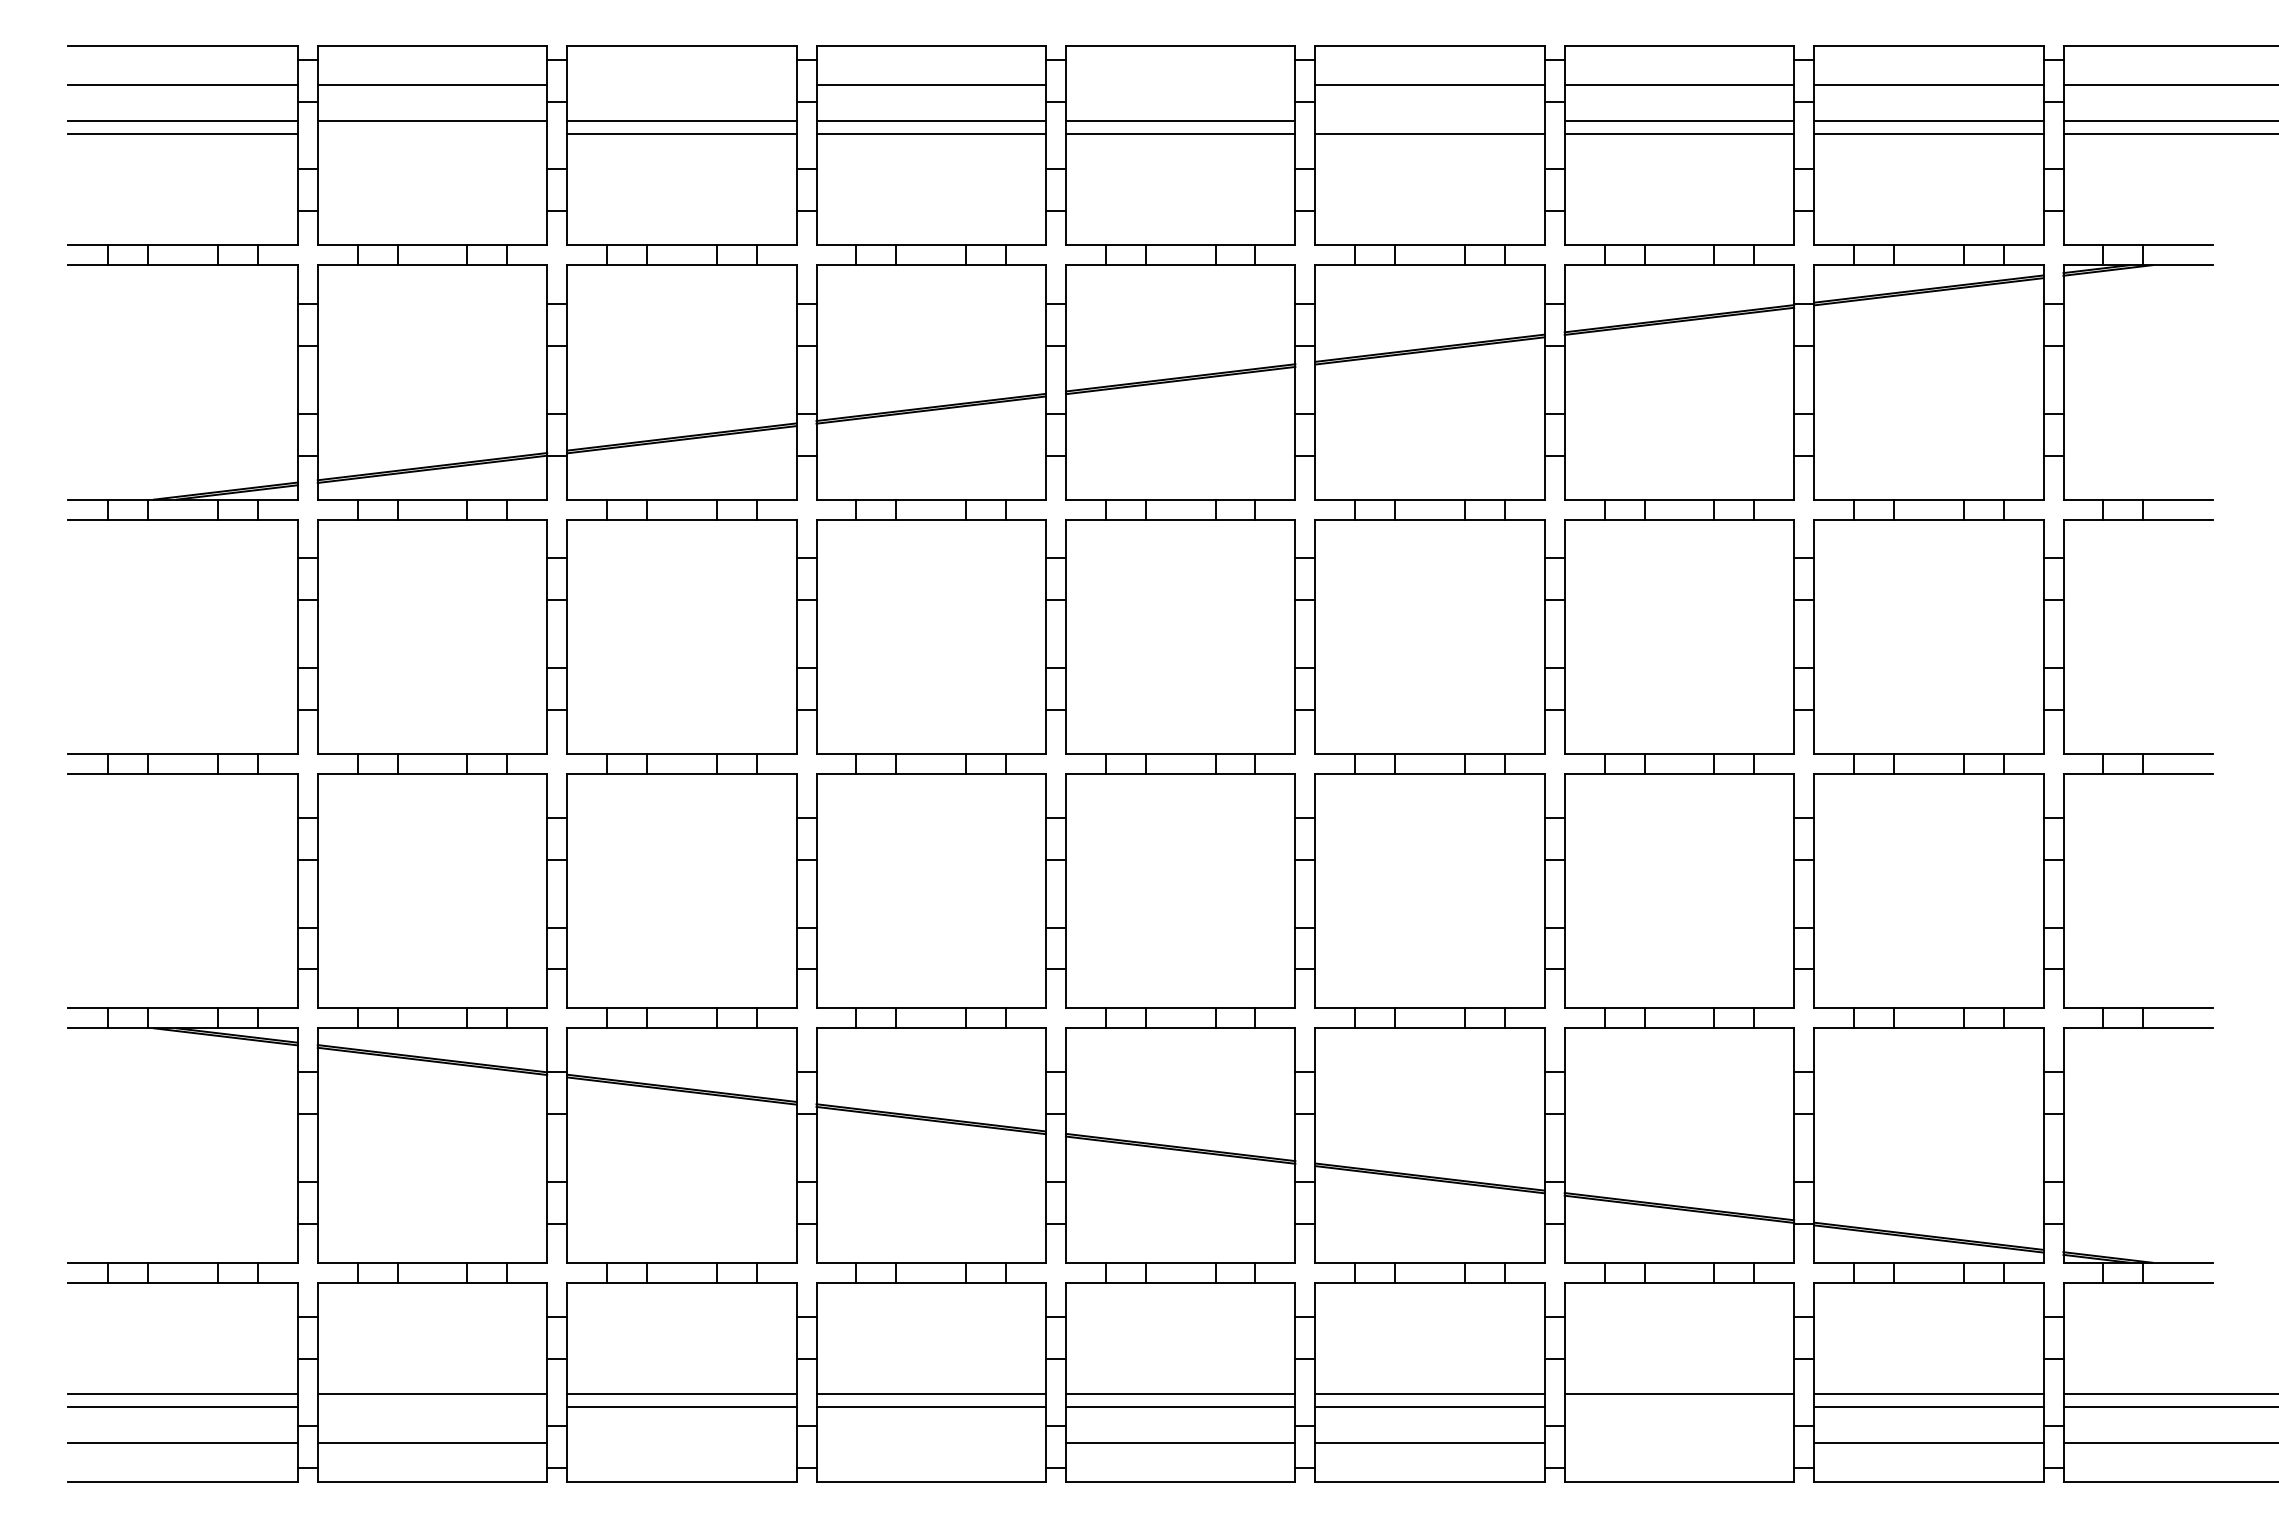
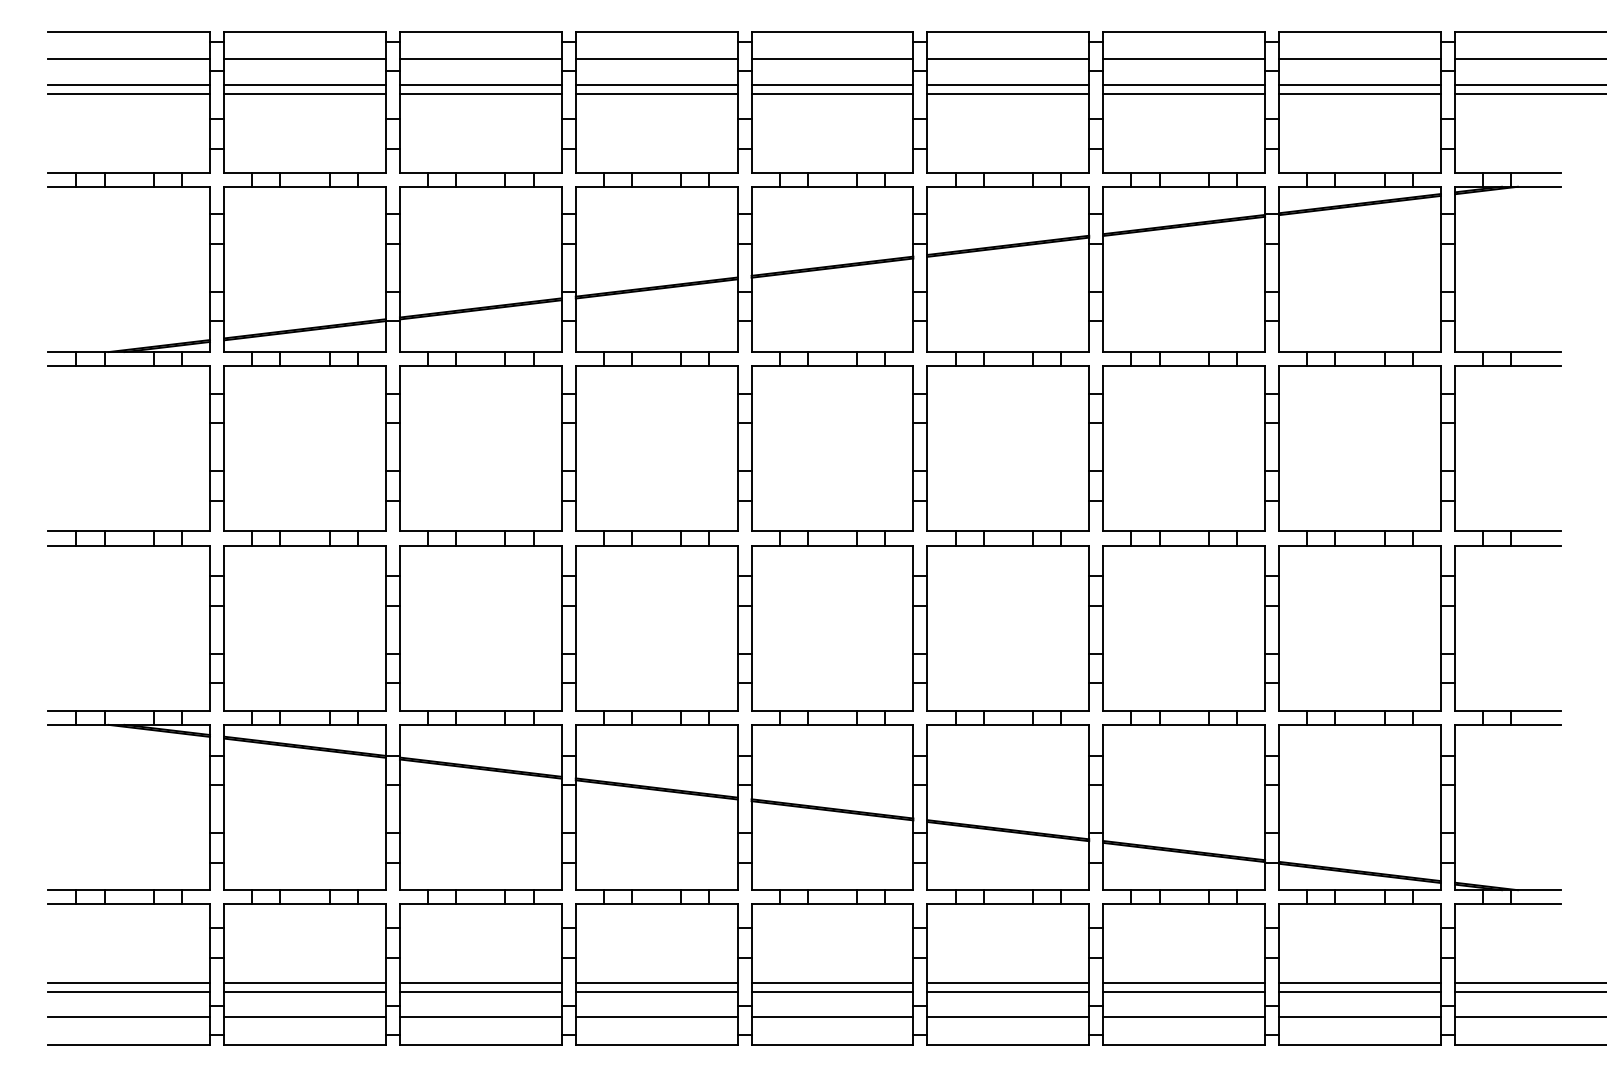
line: (681, 84) -> (480, 59), added
line: (1180, 84) -> (832, 59), added
line: (1429, 120) -> (1007, 84), added
line: (432, 133) -> (304, 93), added
line: (432, 1407) -> (304, 992), added
line: (1679, 1407) -> (1184, 992), added
line: (681, 1443) -> (480, 1017), added
line: (930, 1443) -> (656, 1017), added
line: (1679, 1443) -> (1184, 1017), added

